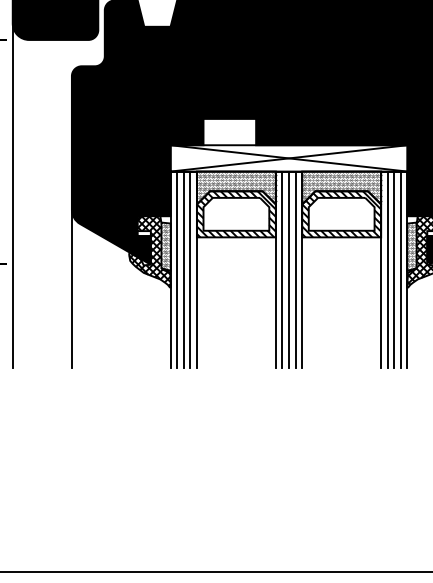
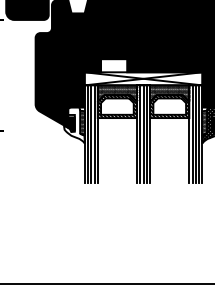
line: (13, 195) -> (6, 97), removed
hatch: (150, 250) -> (74, 124), removed
line: (71, 288) -> (35, 143), removed

